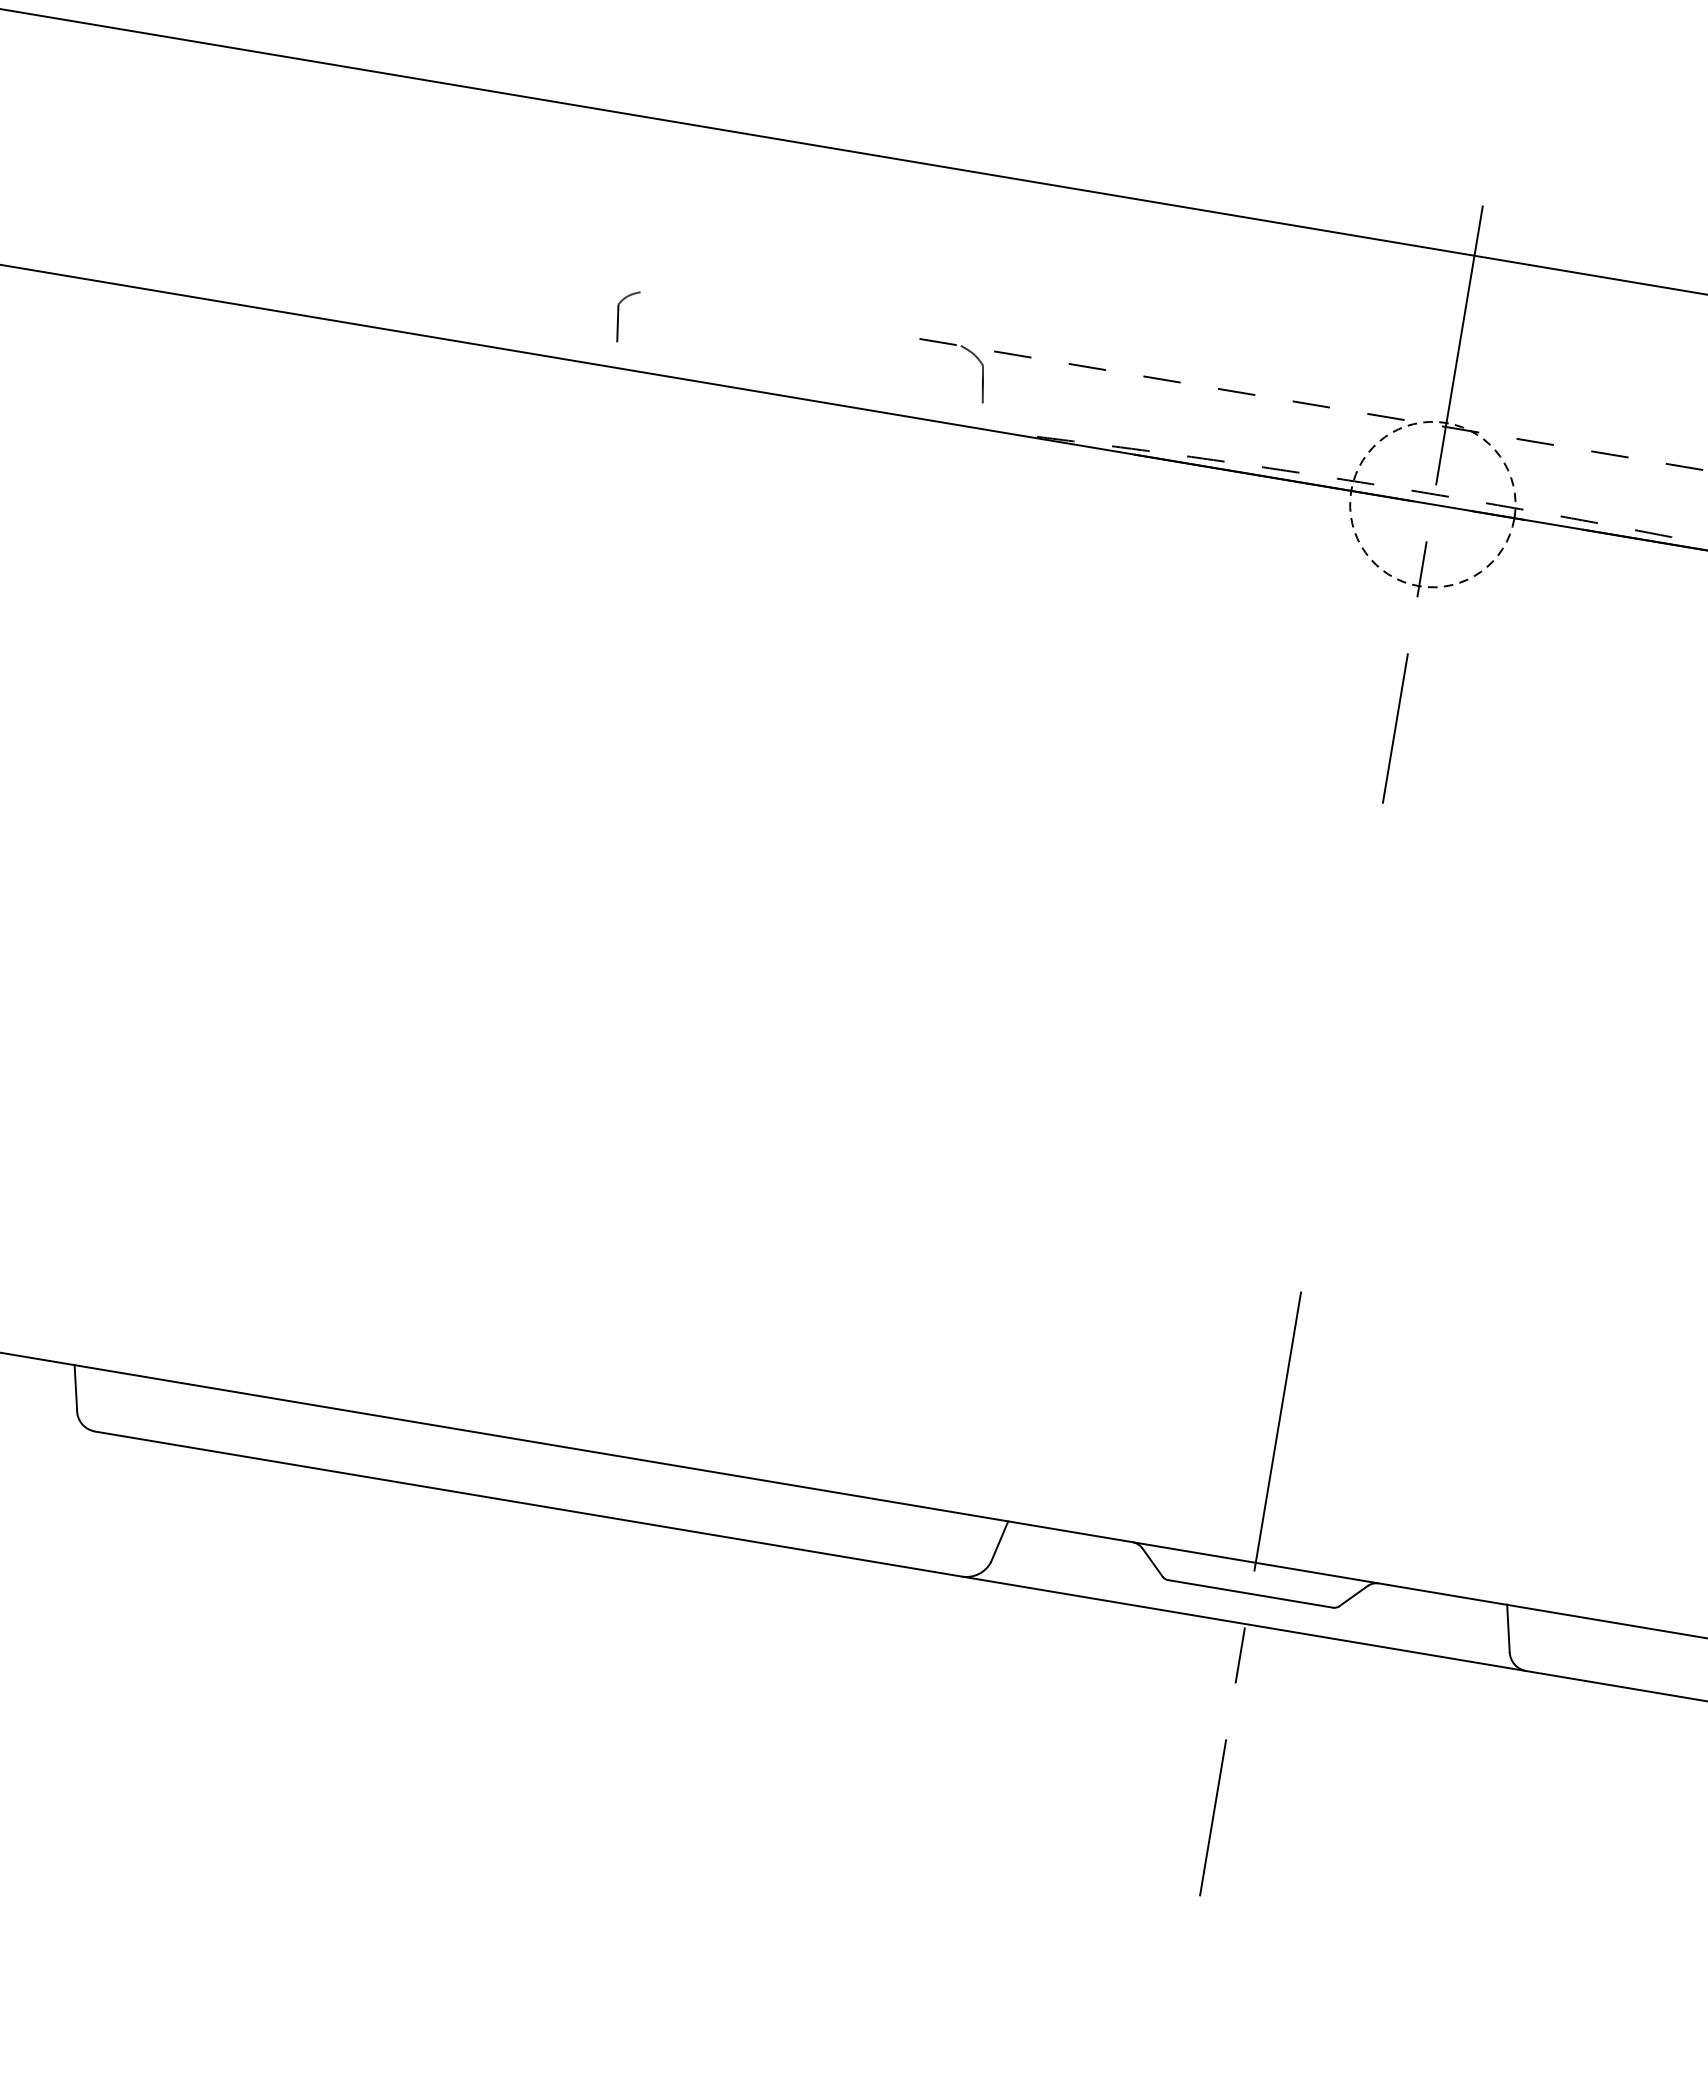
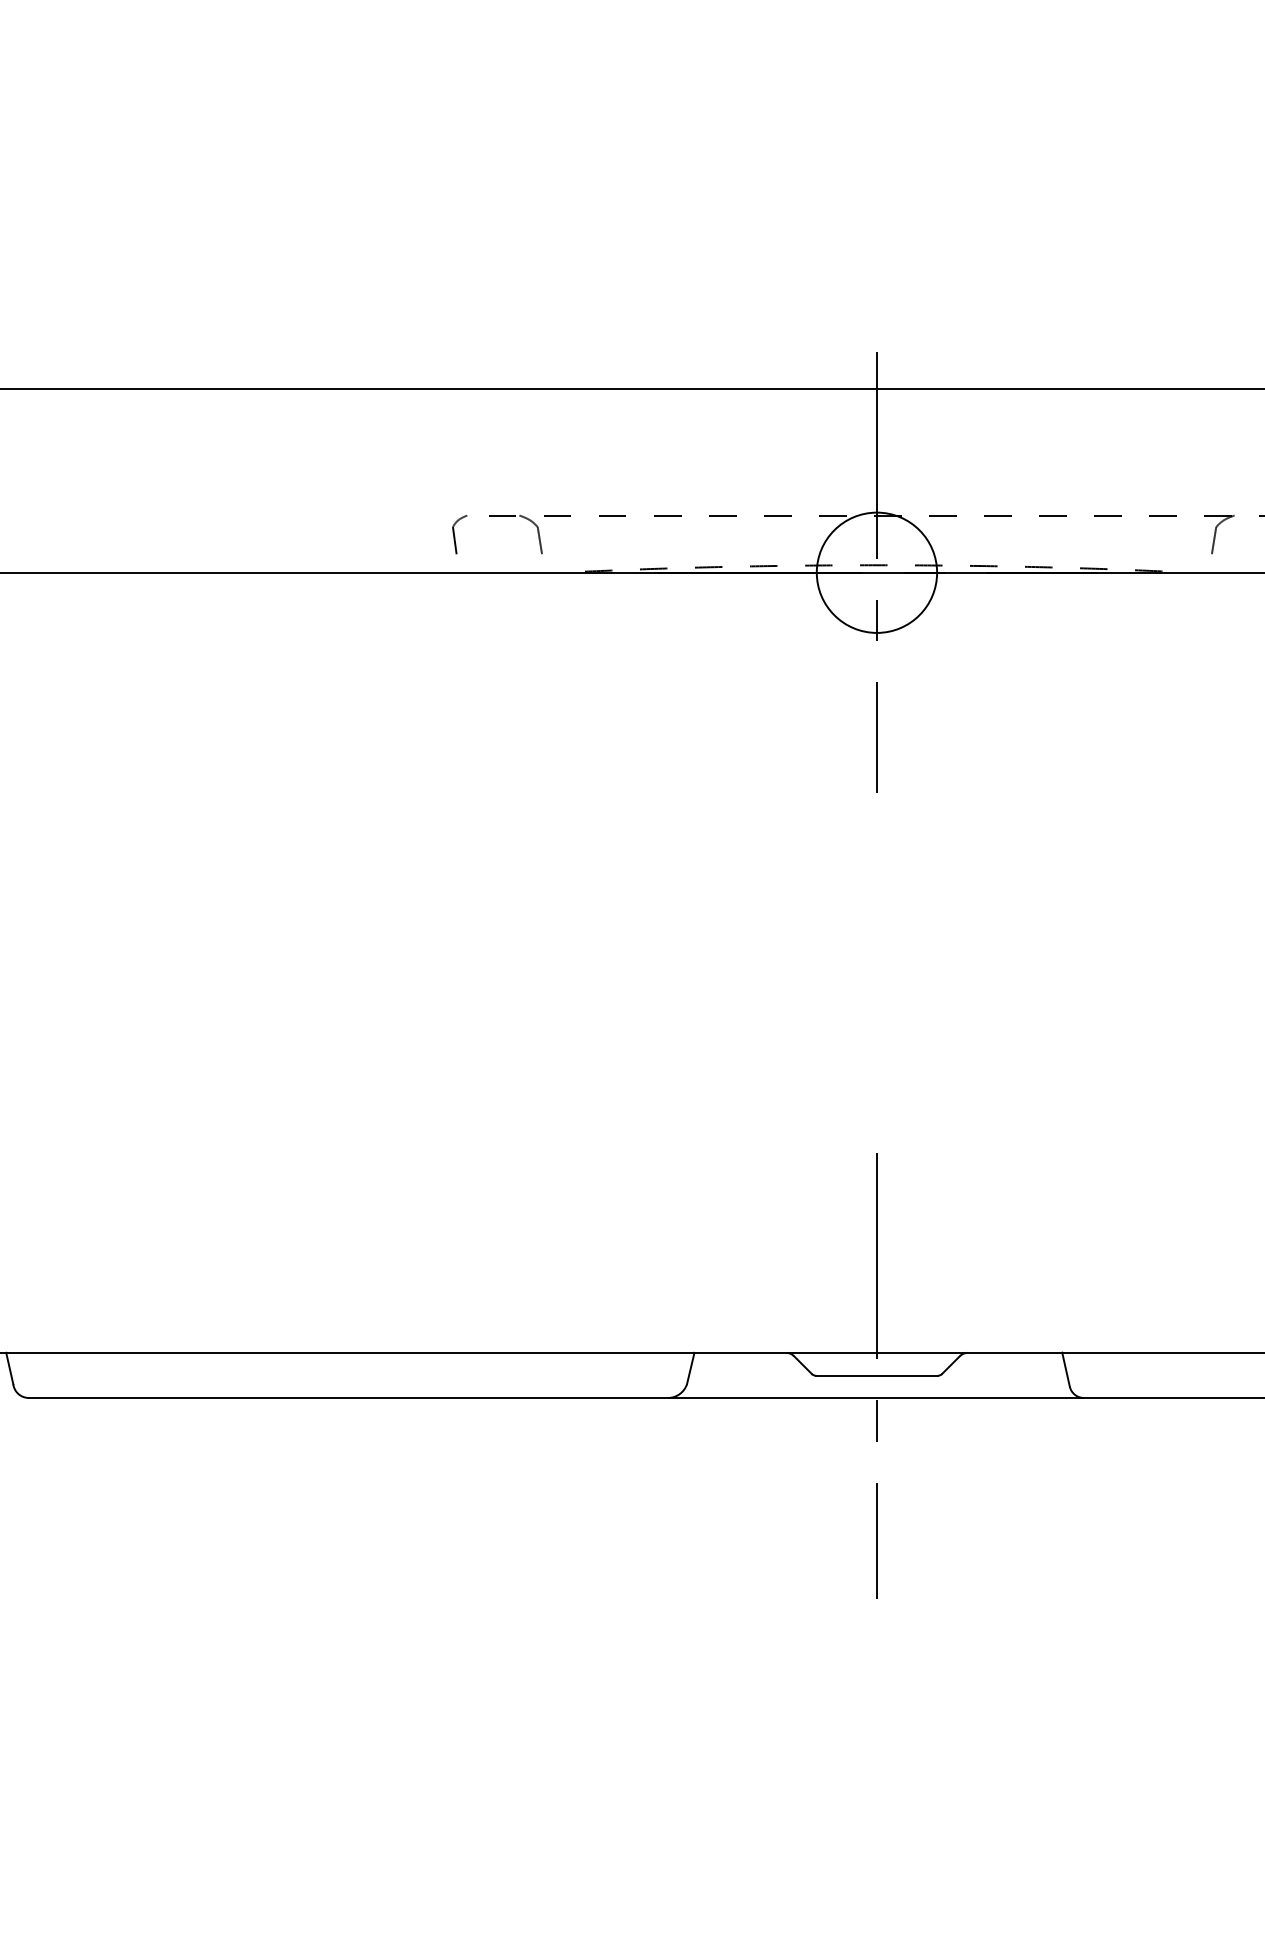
part: (625, 316) -> (459, 534), moved
circle: (1432, 504) -> (876, 572), dashed -> solid

